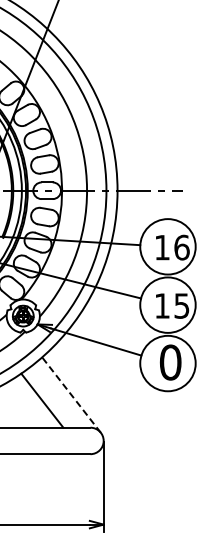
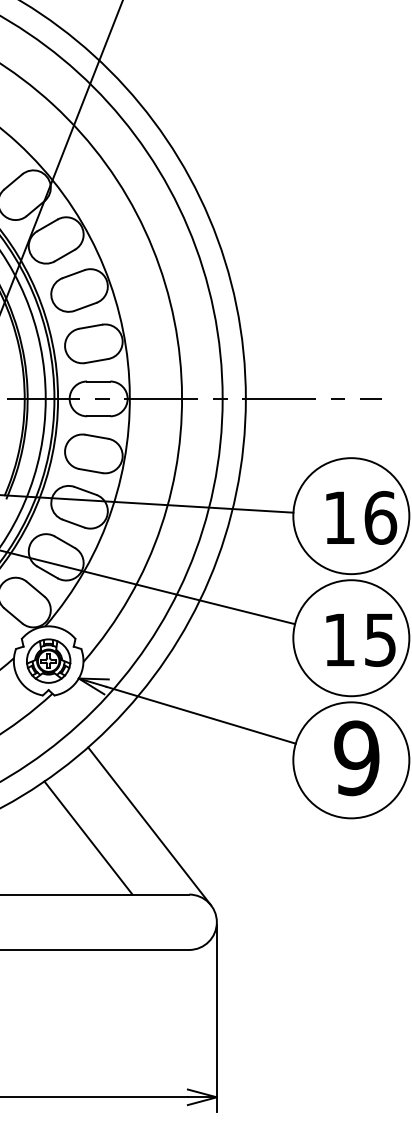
text: (170, 362) -> (356, 758), 0 -> 9
line: (71, 395) -> (149, 827), dashed -> solid

